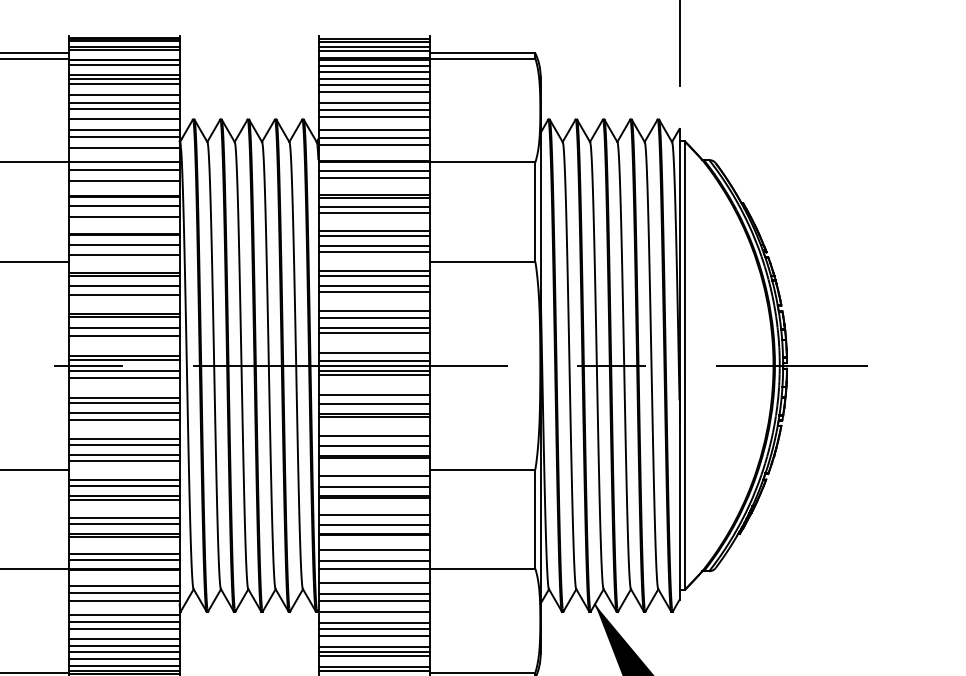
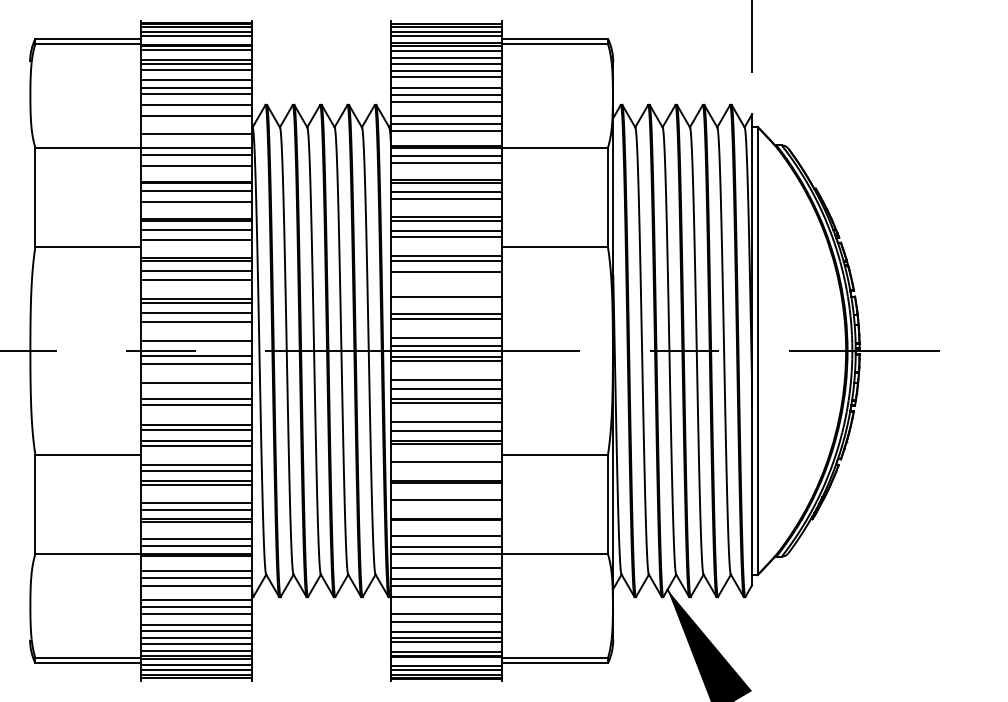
line: (123, 137) -> (196, 122), removed
line: (373, 292) -> (446, 277), removed
line: (373, 318) -> (446, 303), removed
line: (123, 360) -> (196, 345), removed
line: (123, 403) -> (196, 388), removed
line: (373, 486) -> (446, 471), removed
line: (373, 525) -> (446, 510), removed
line: (373, 623) -> (446, 608), removed

